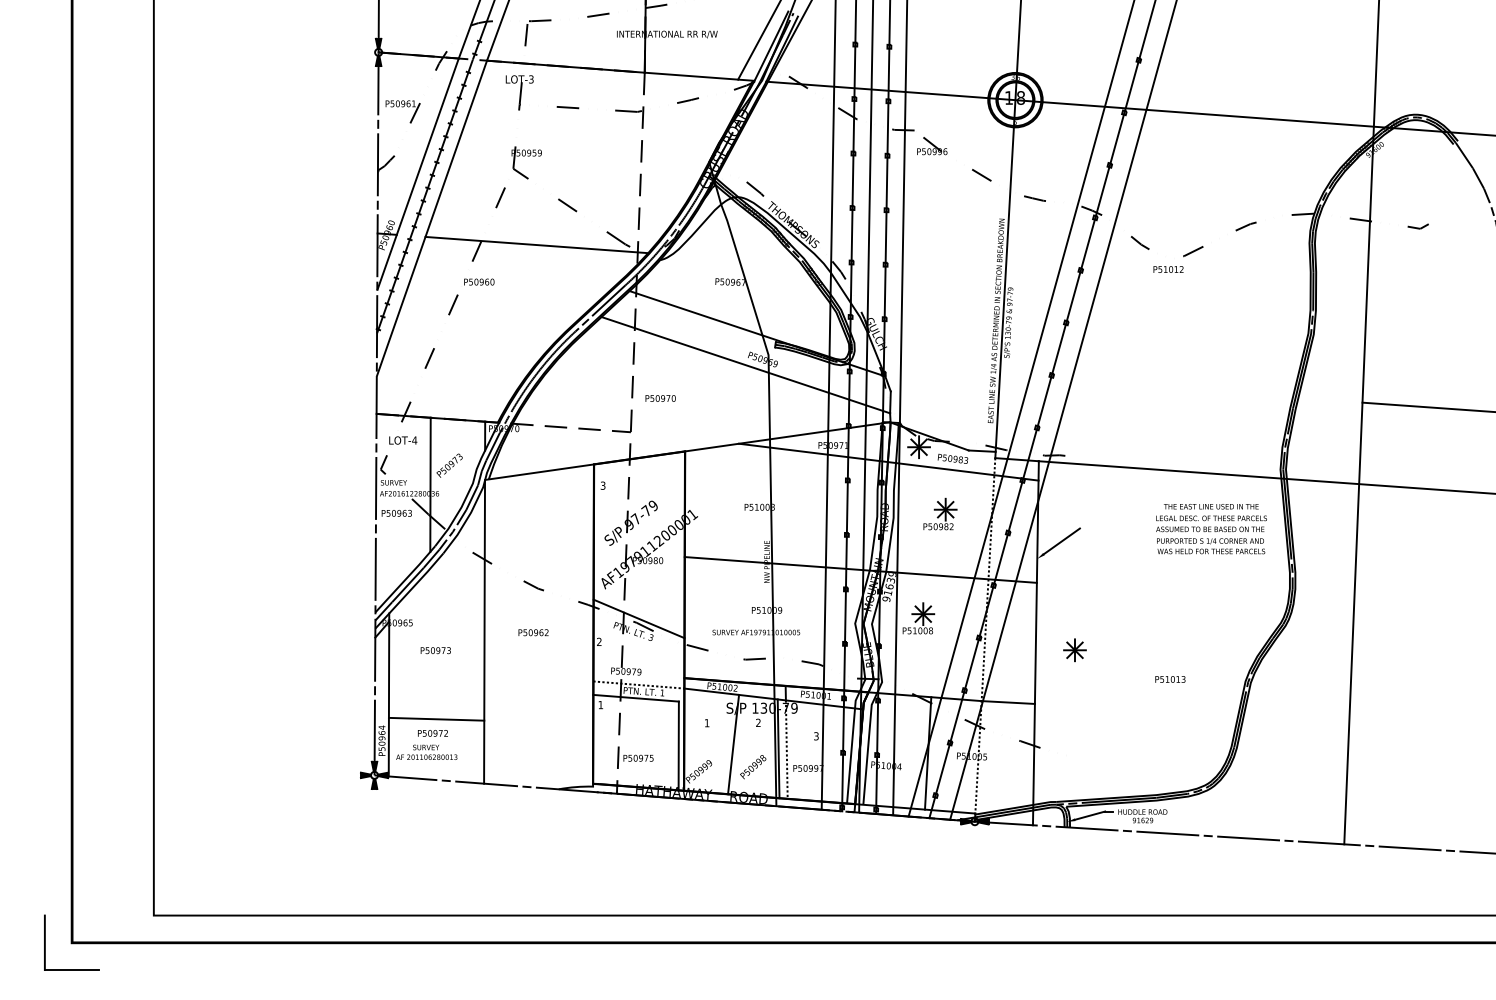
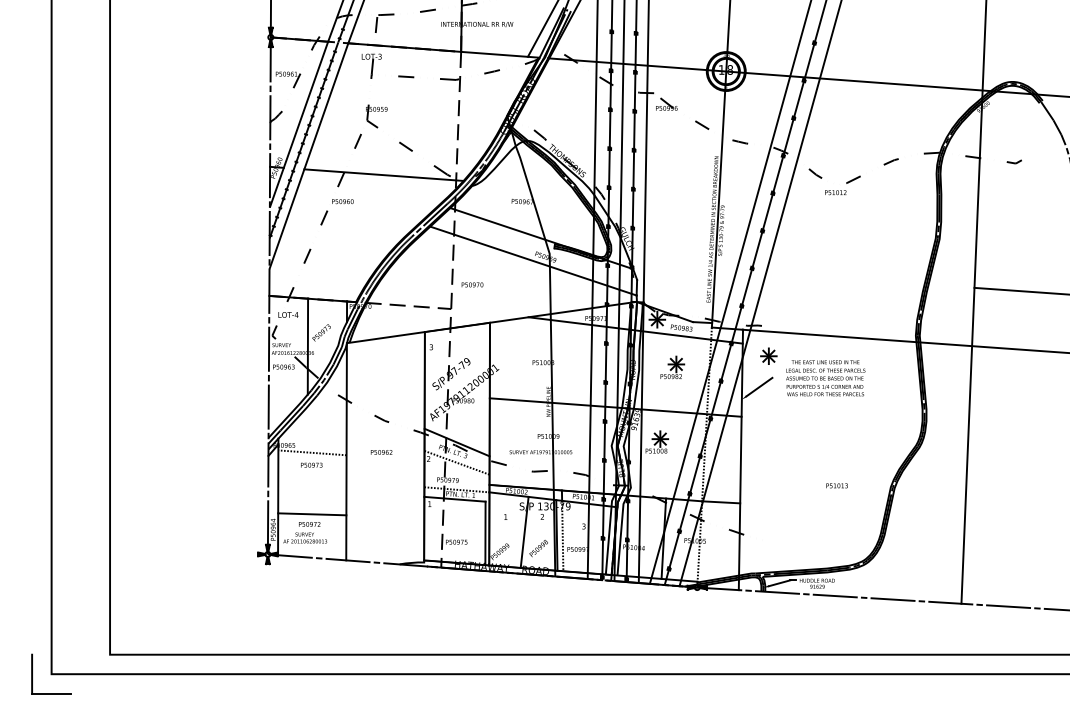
text: (1211, 529) -> (825, 378), moved
line: (436, 632) -> (312, 452), added
line: (638, 646) -> (456, 462), added
part: (1074, 650) -> (768, 356), moved

